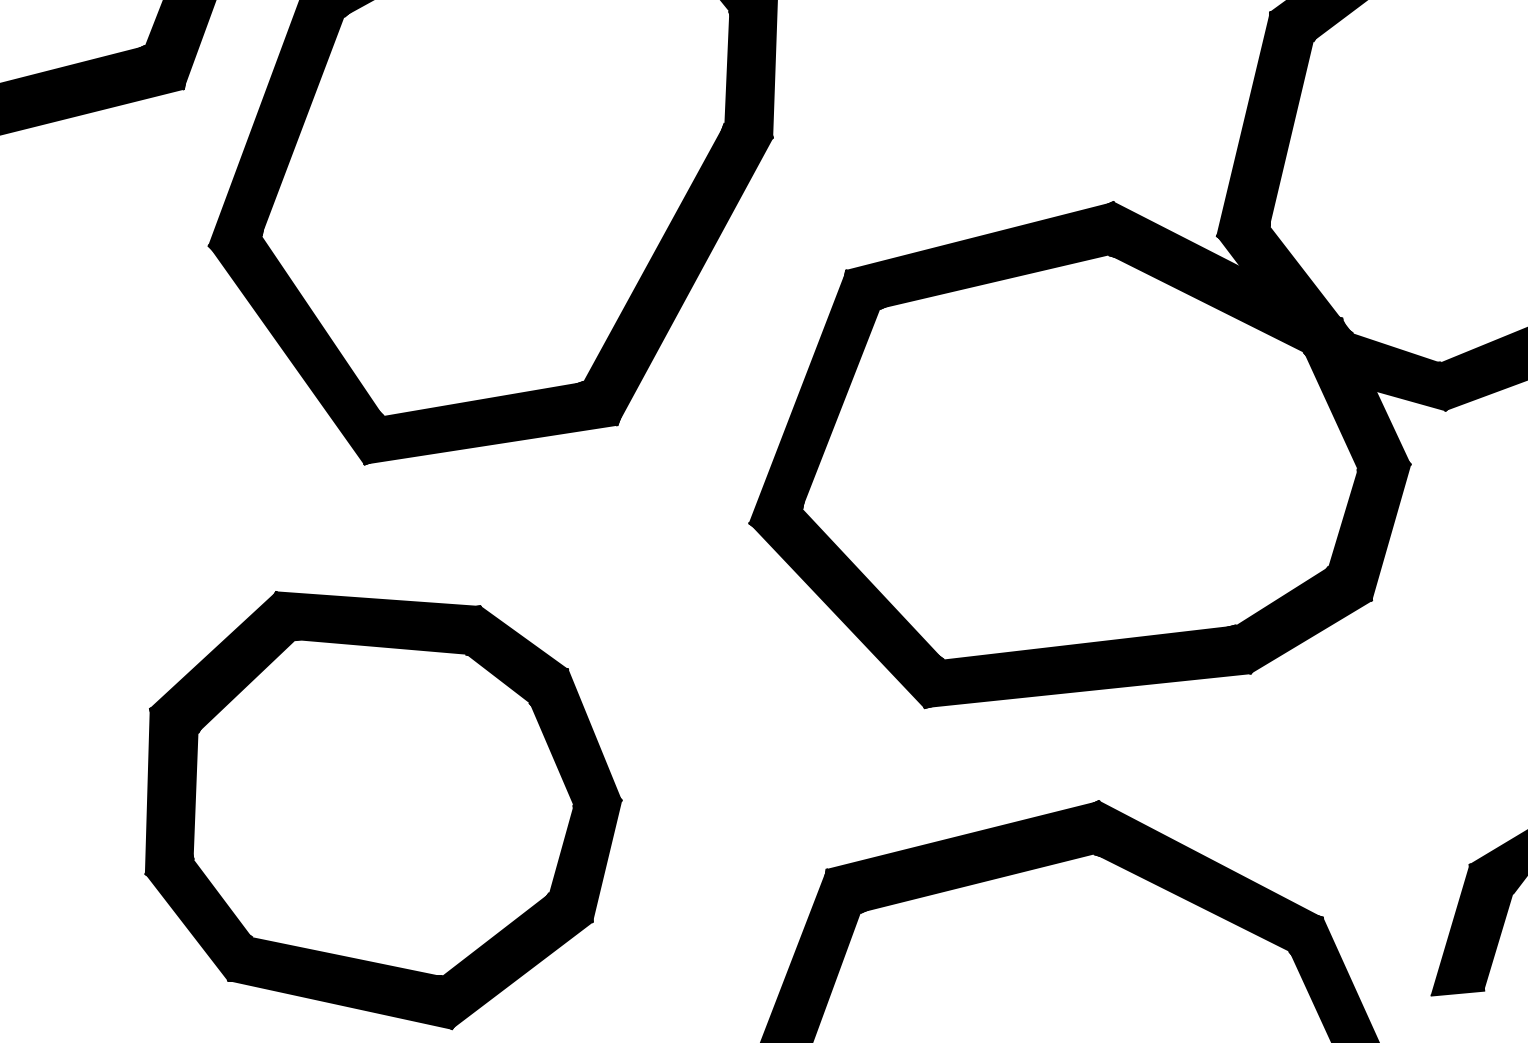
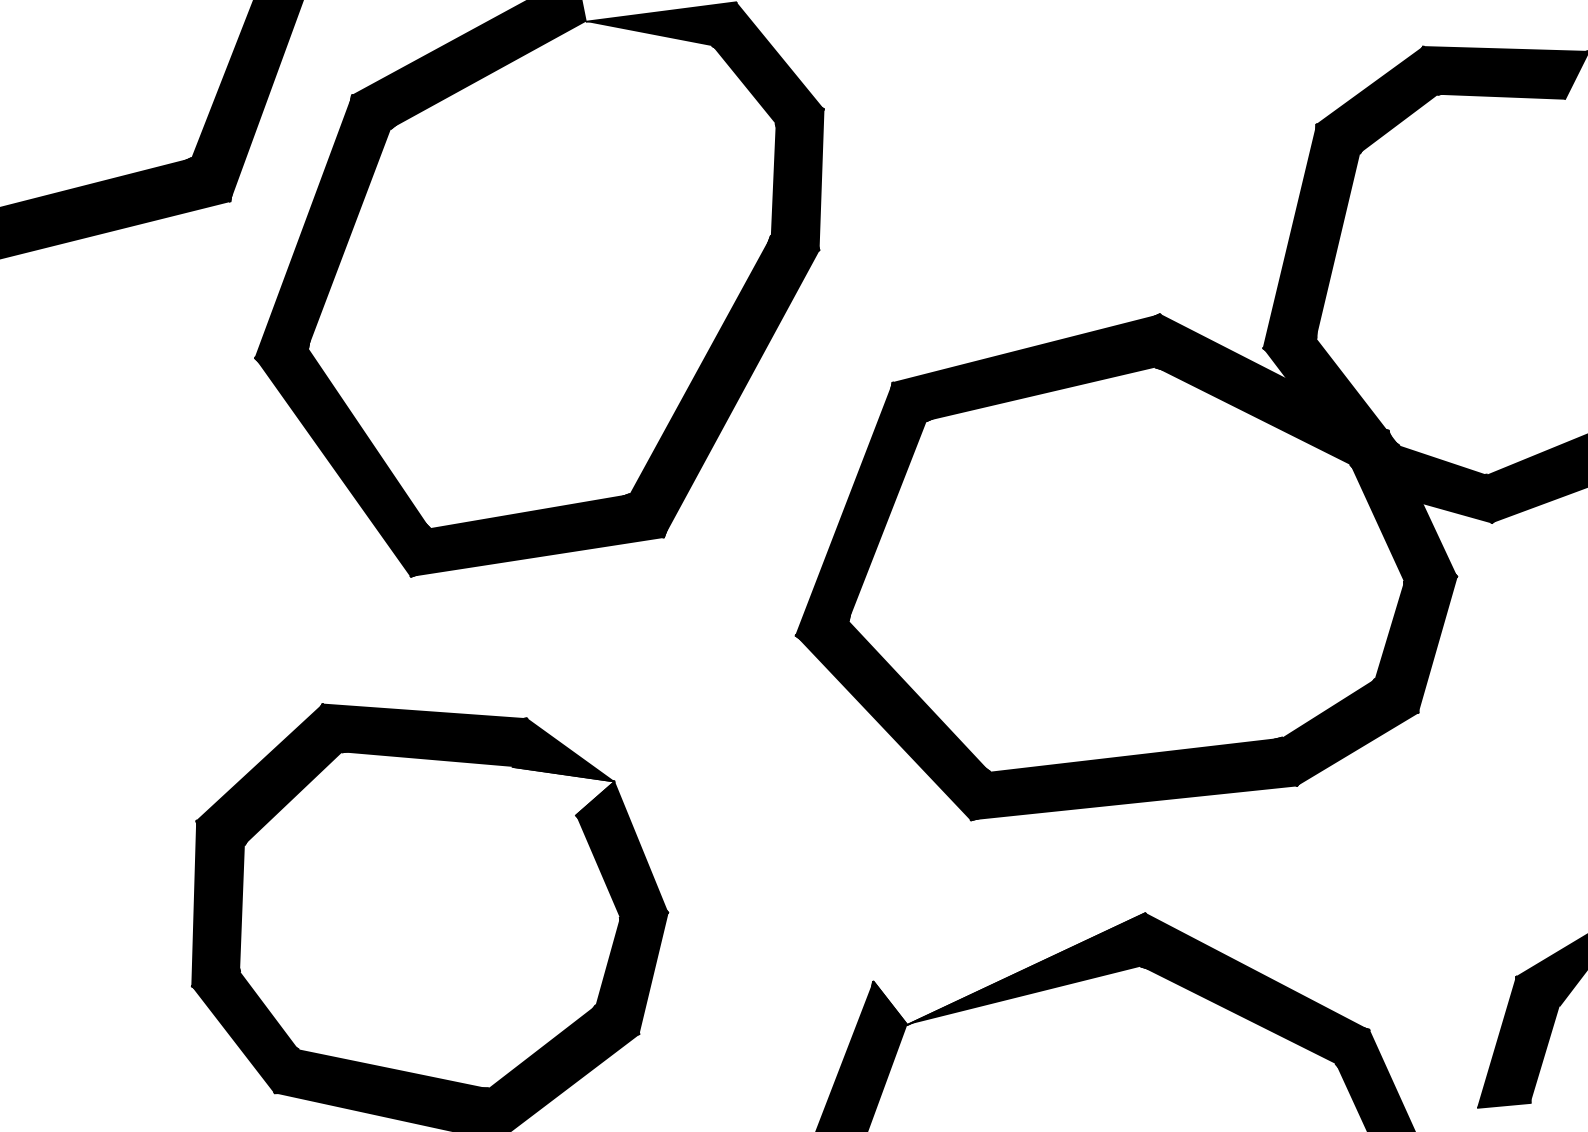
fill: (517, 678) -> (563, 790), removed
fill: (963, 856) -> (1009, 968), removed

